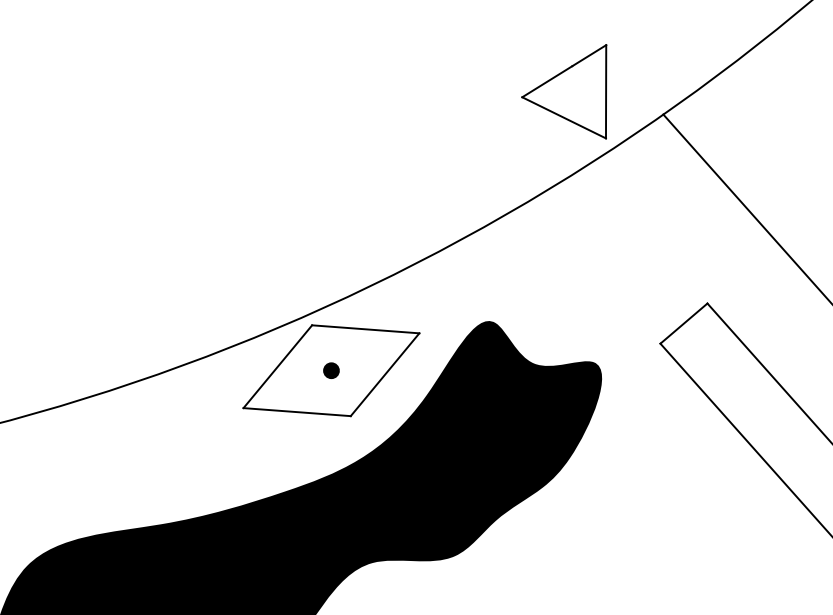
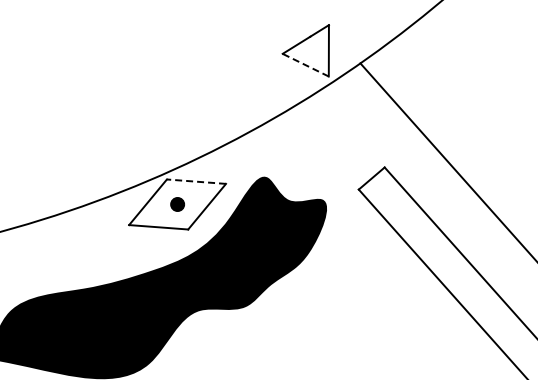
line: (563, 118) -> (305, 65), solid -> dashed
line: (365, 328) -> (196, 181), solid -> dashed
part: (331, 370) -> (177, 204), size x1.6

